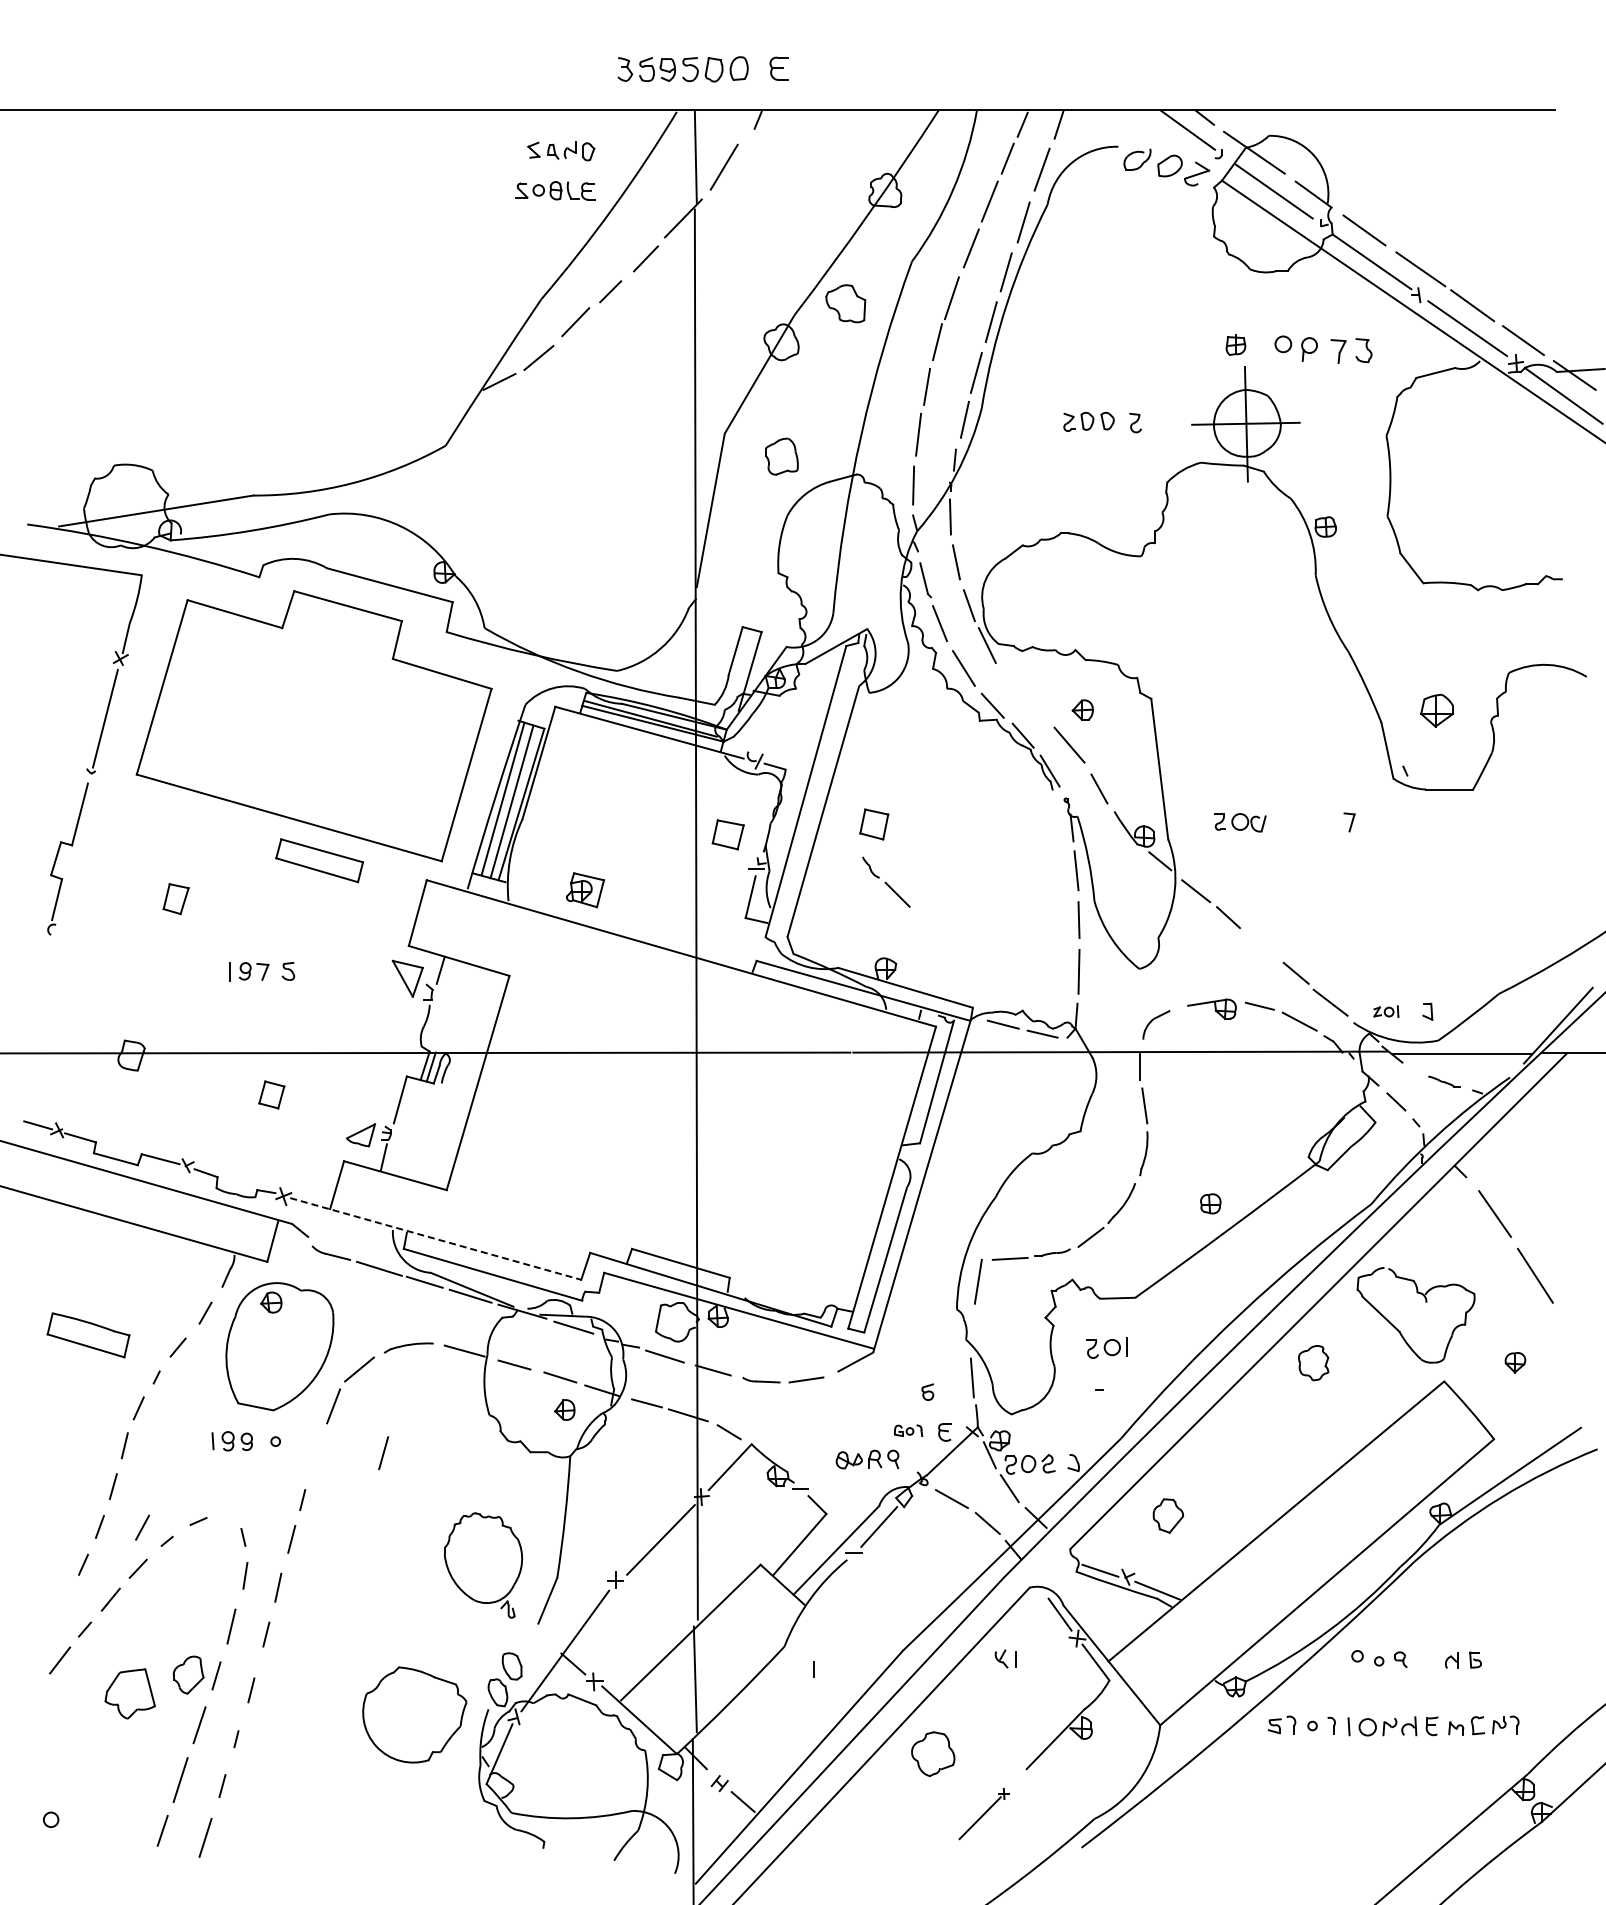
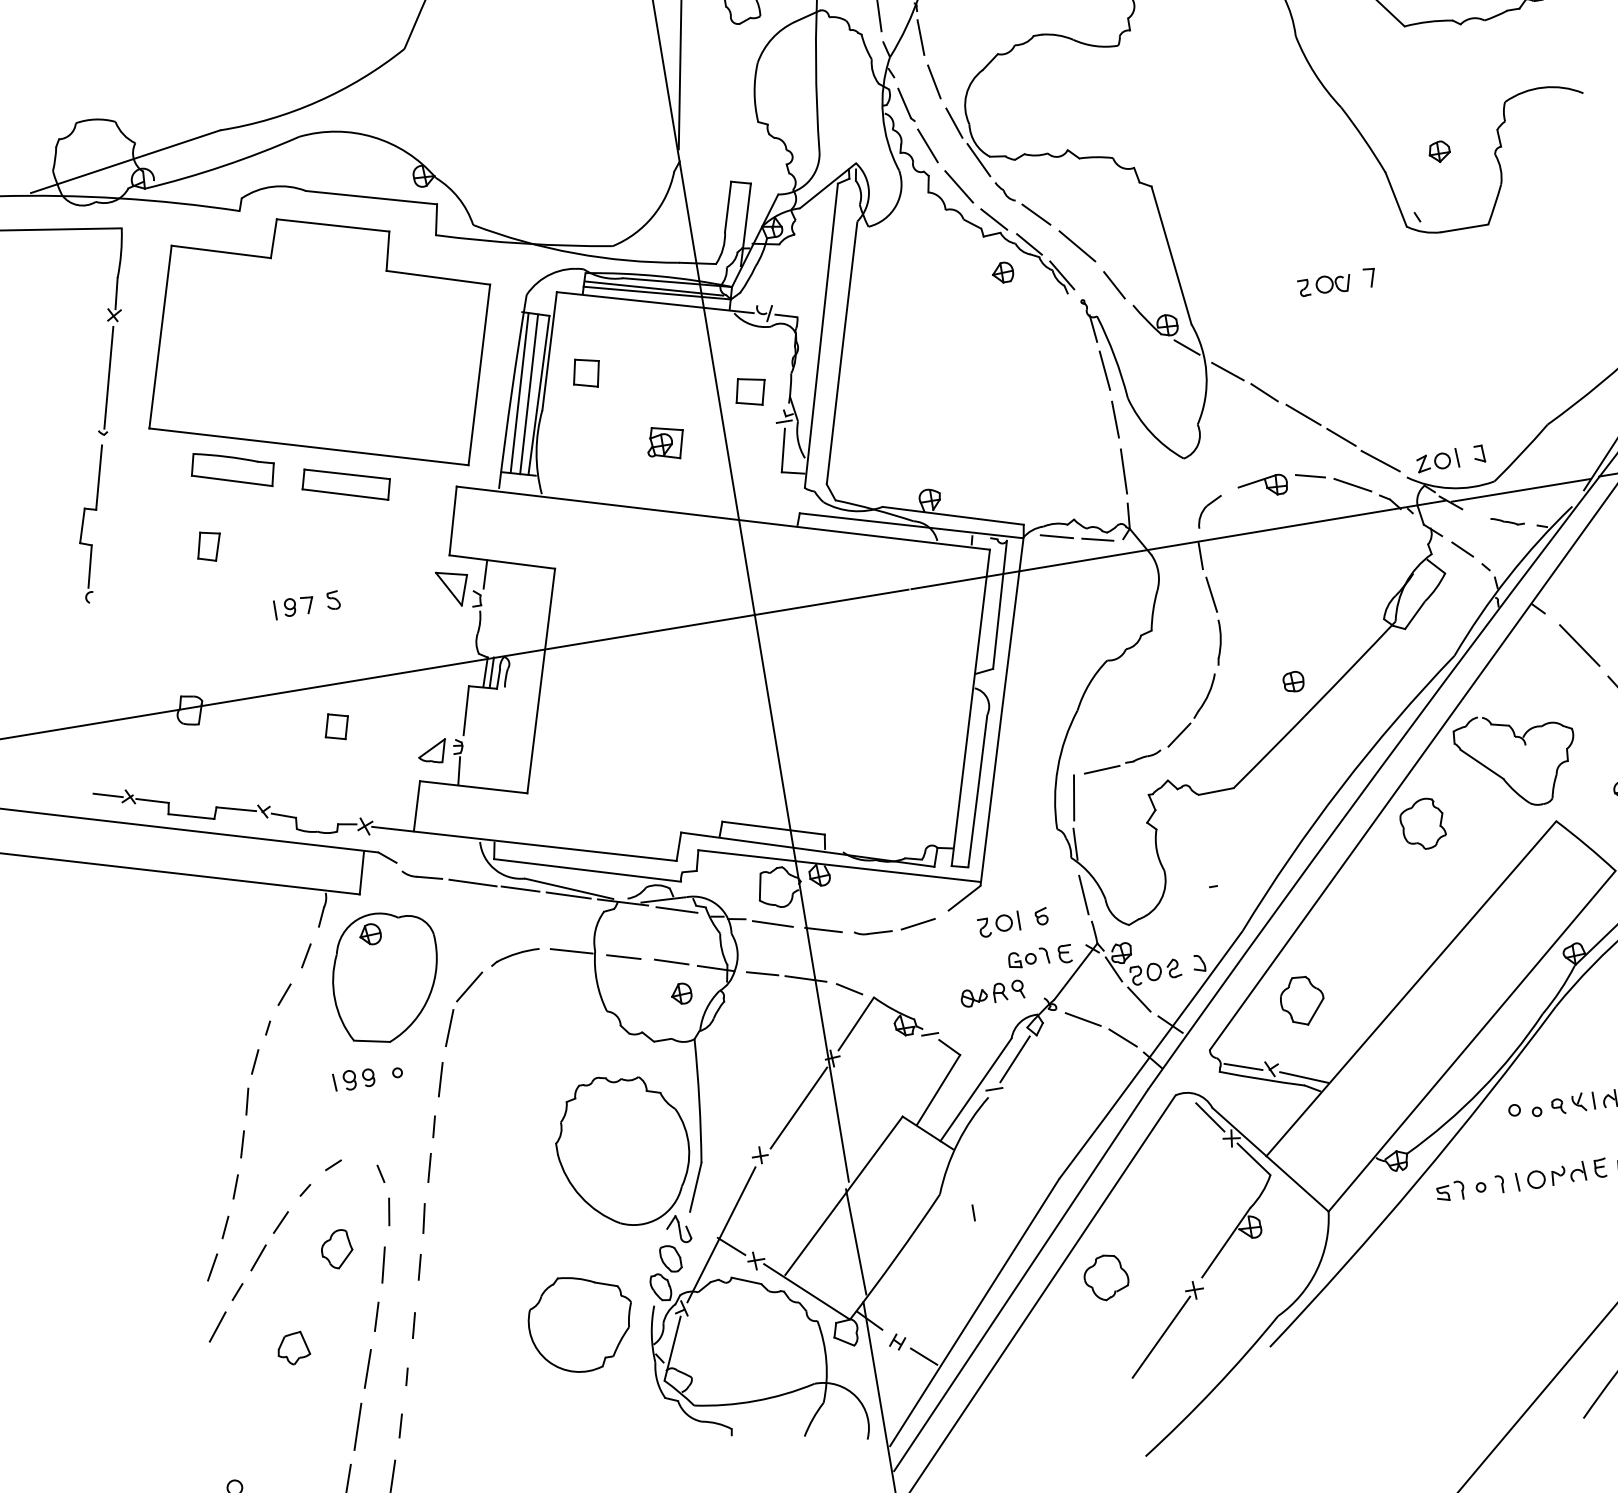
part: (1082, 709) -> (1002, 272), moved
part: (1437, 710) -> (1439, 151), size x0.62
part: (1240, 822) -> (1325, 285), moved
part: (874, 824) -> (586, 373), moved
part: (886, 881) -> (1023, 203), moved
part: (585, 890) -> (665, 443), moved
line: (1262, 945) -> (1303, 415), added
part: (1386, 1011) -> (1437, 460), size x1.67
line: (436, 1239) -> (525, 844), dashed -> solid
line: (971, 1326) -> (1074, 843), added
part: (88, 1335) -> (232, 470), moved
part: (1106, 1347) -> (998, 923), moved
part: (1313, 1362) -> (1422, 823), size x1.43
part: (908, 1430) -> (1028, 958), size x1.43
line: (383, 1453) -> (440, 1080), moved
part: (1168, 1515) -> (1302, 1000), size x1.43
line: (142, 1527) -> (212, 1267), moved
part: (483, 1565) -> (625, 1162), size x1.67
part: (1005, 1658) -> (1582, 1101), moved
part: (188, 1674) -> (336, 1248), moved
part: (130, 1693) -> (293, 1348), size x0.62
part: (984, 1813) -> (1167, 1328), size x1.67

